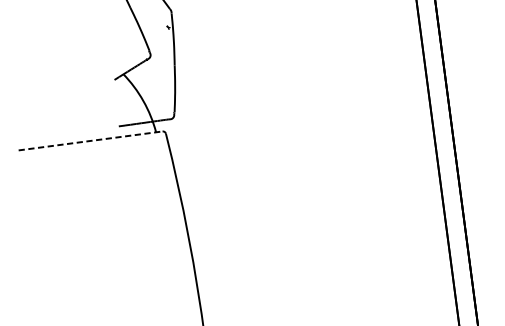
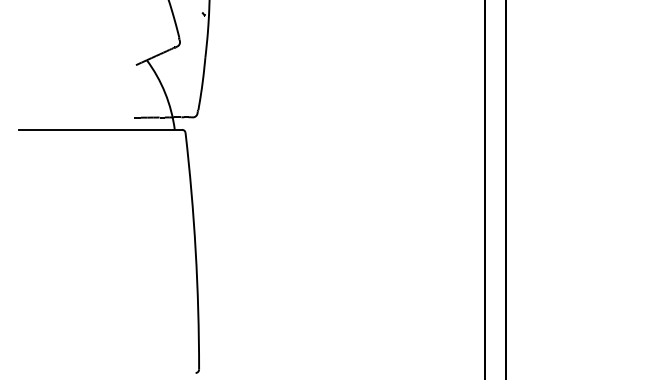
line: (90, 140) -> (100, 129), dashed -> solid

